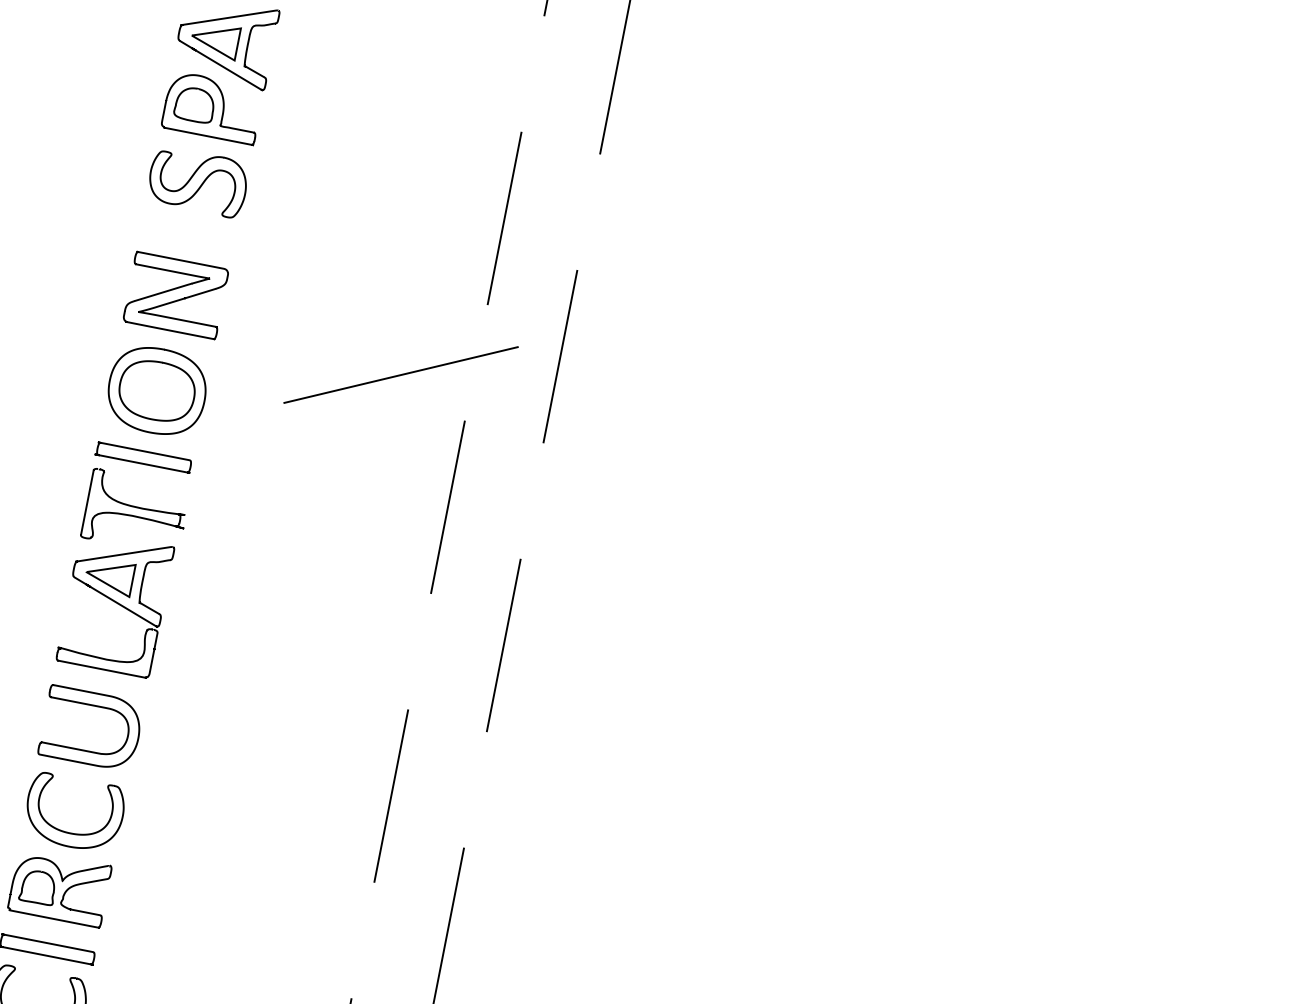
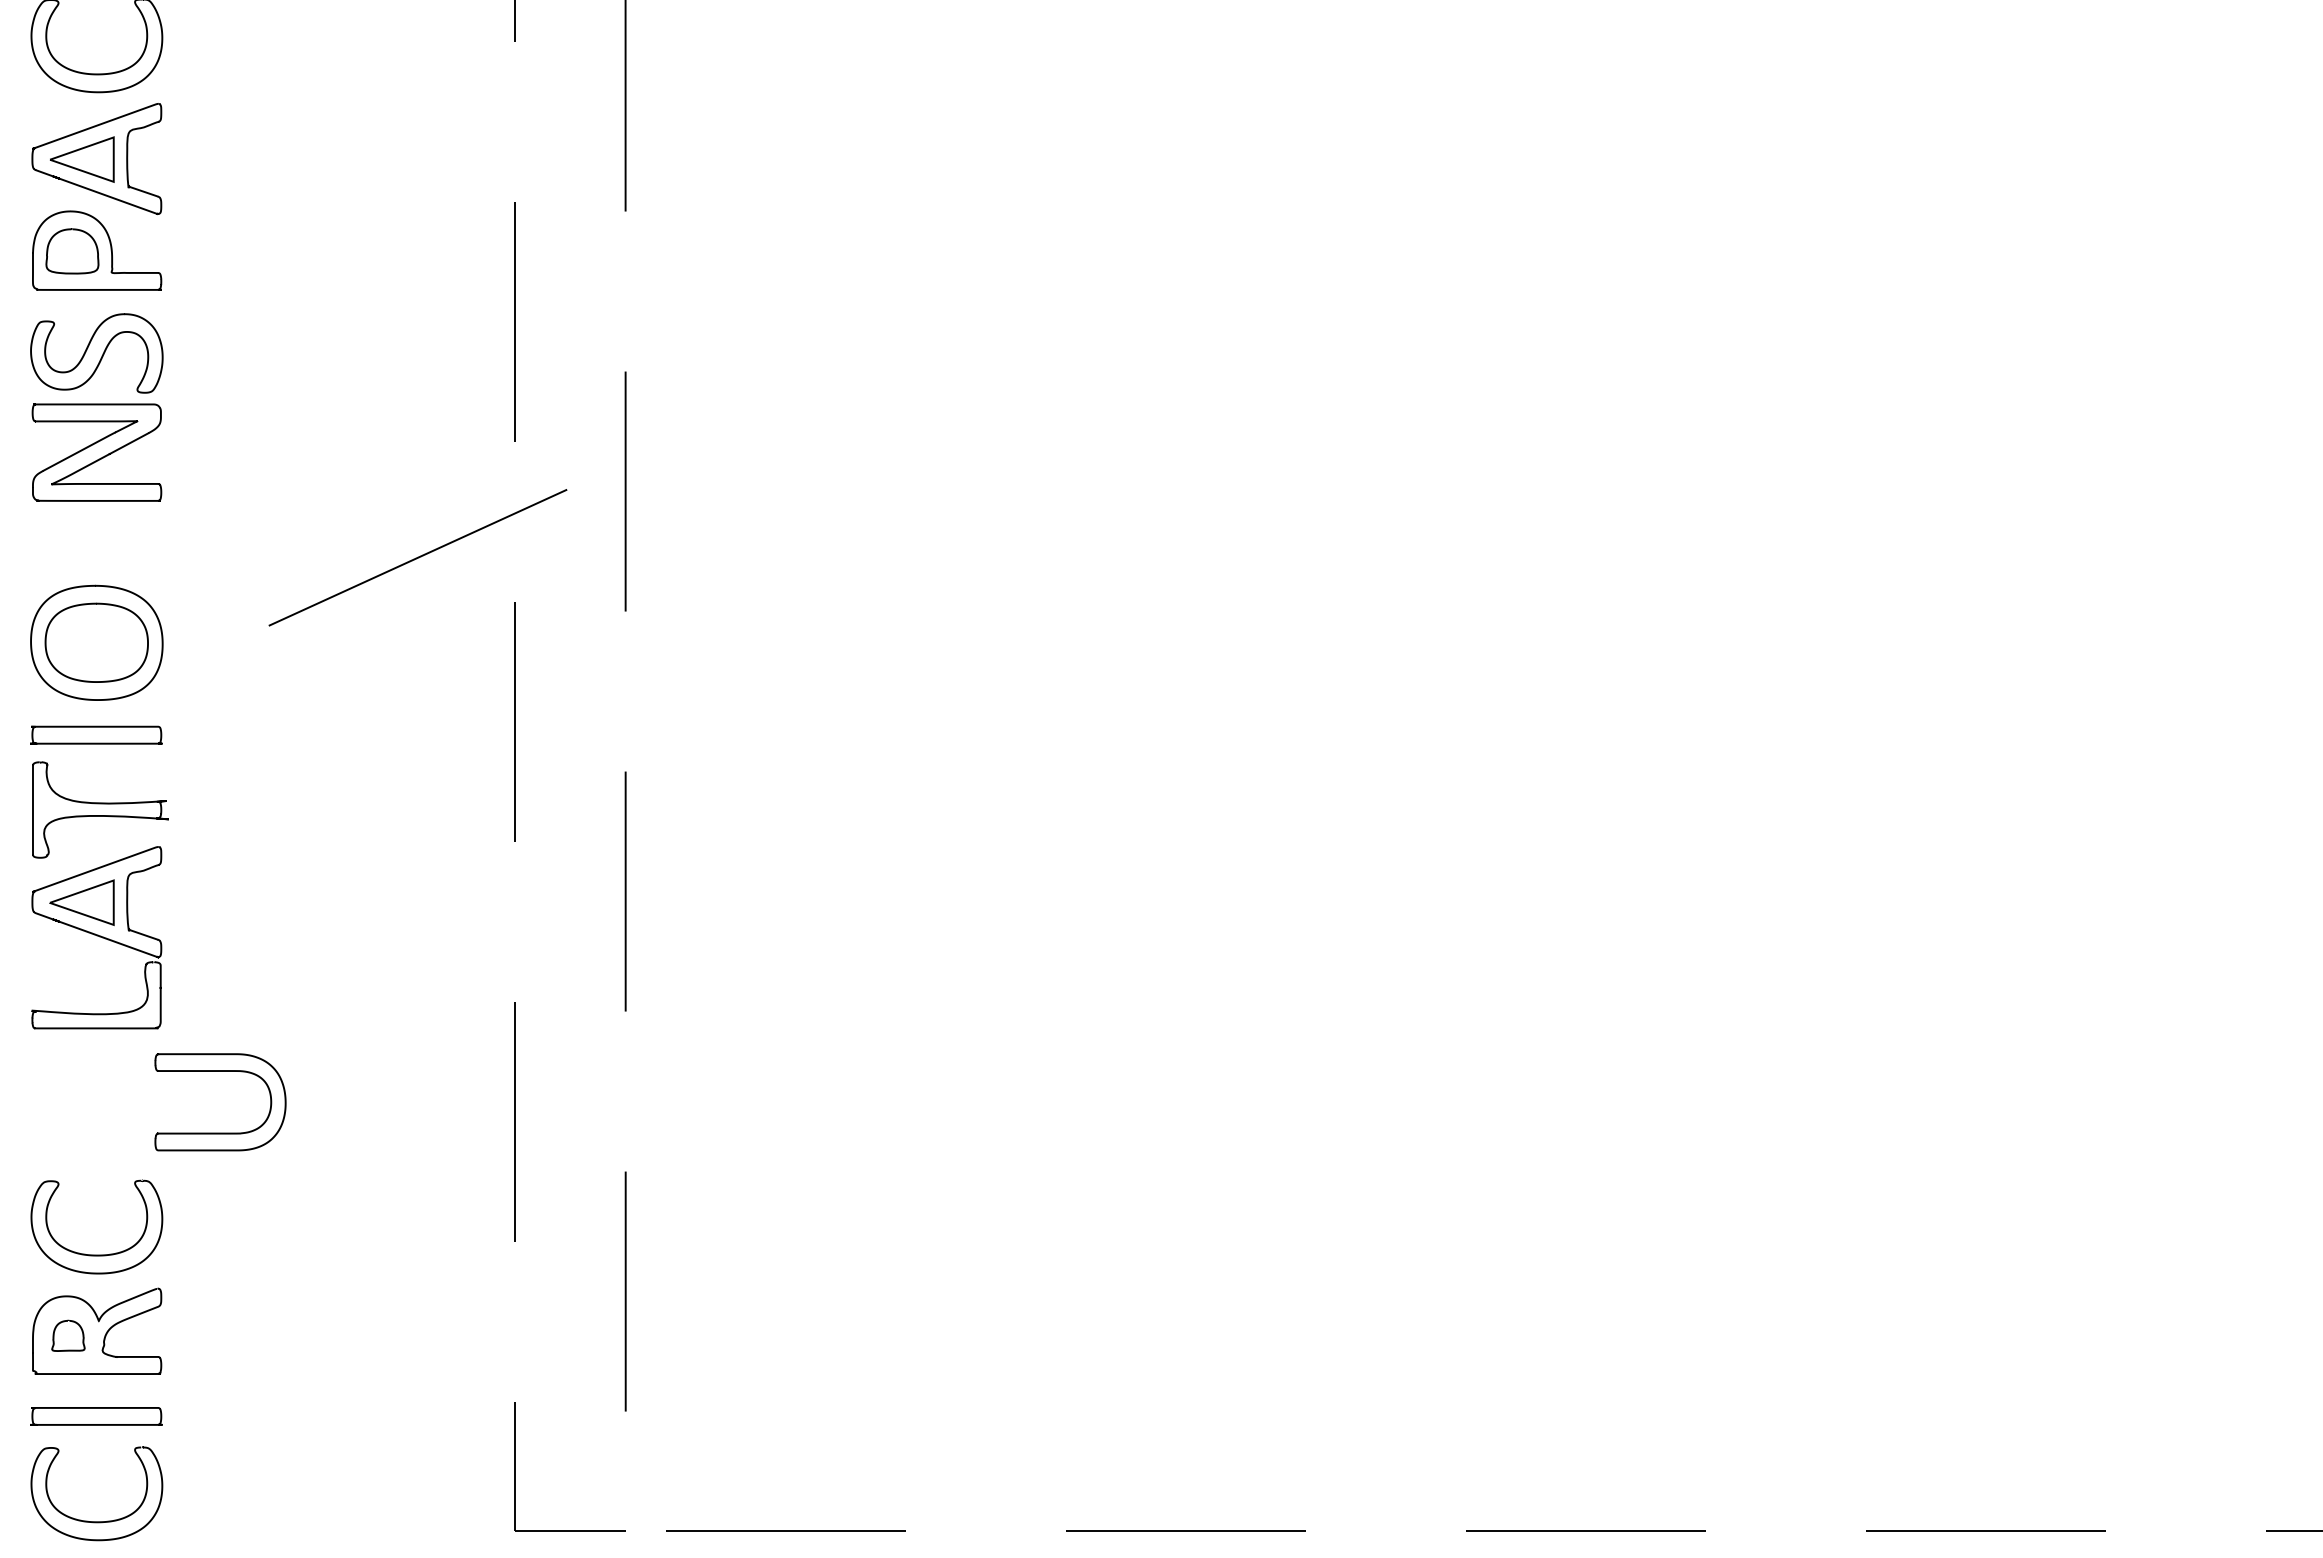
part: (175, 295) -> (96, 452), moved
part: (87, 750) -> (220, 1132), moved
part: (38, 887) -> (68, 1335), size x0.7

